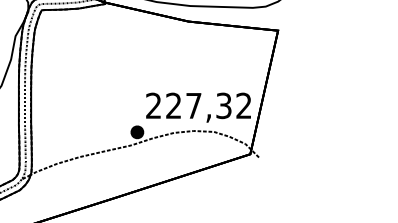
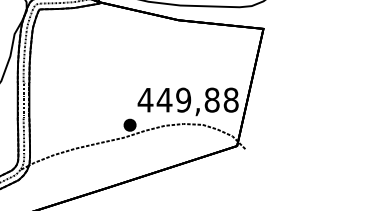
text: (197, 105) -> (187, 99), 227,32 -> 449,88

